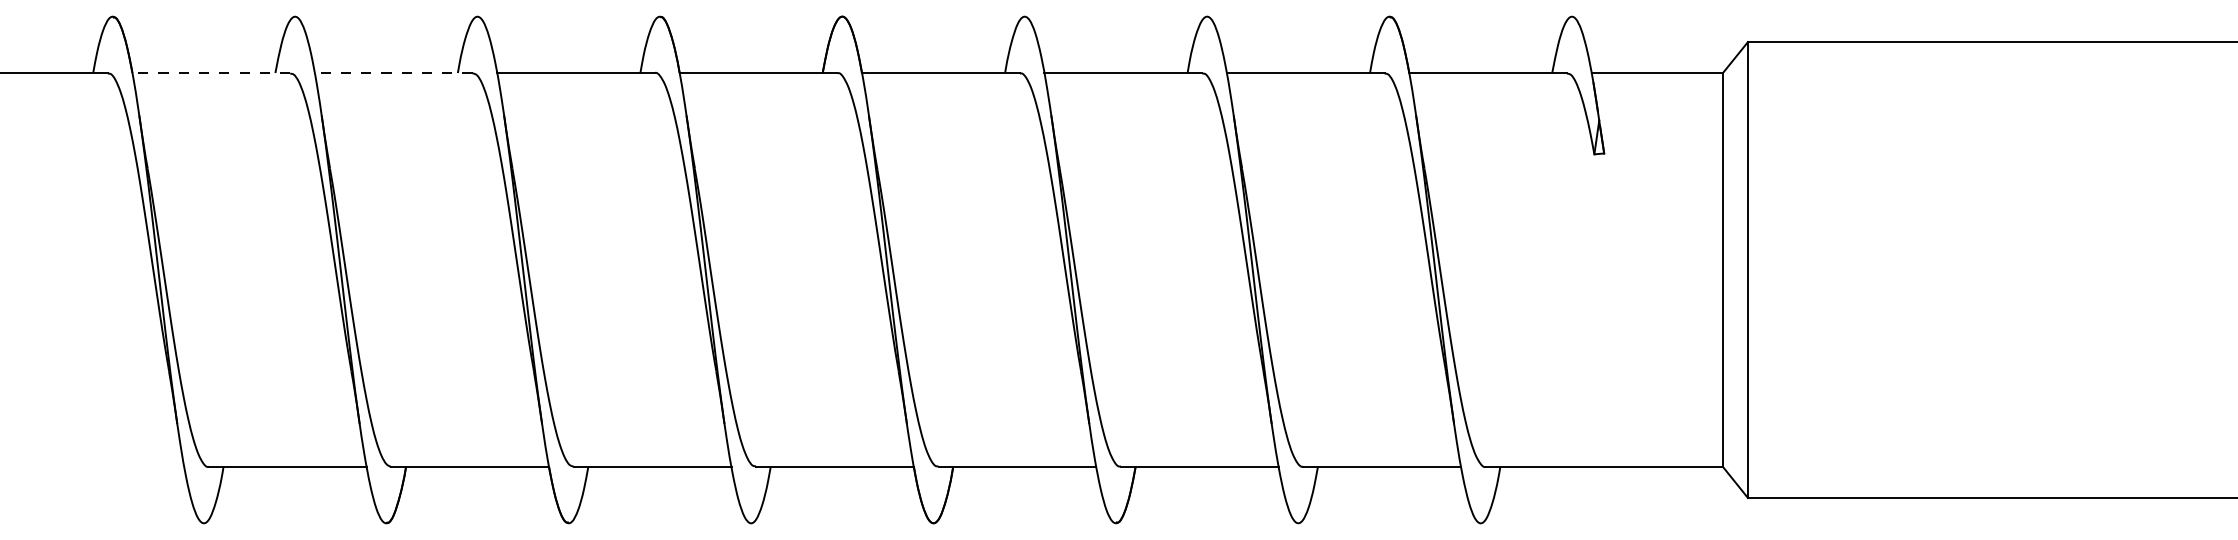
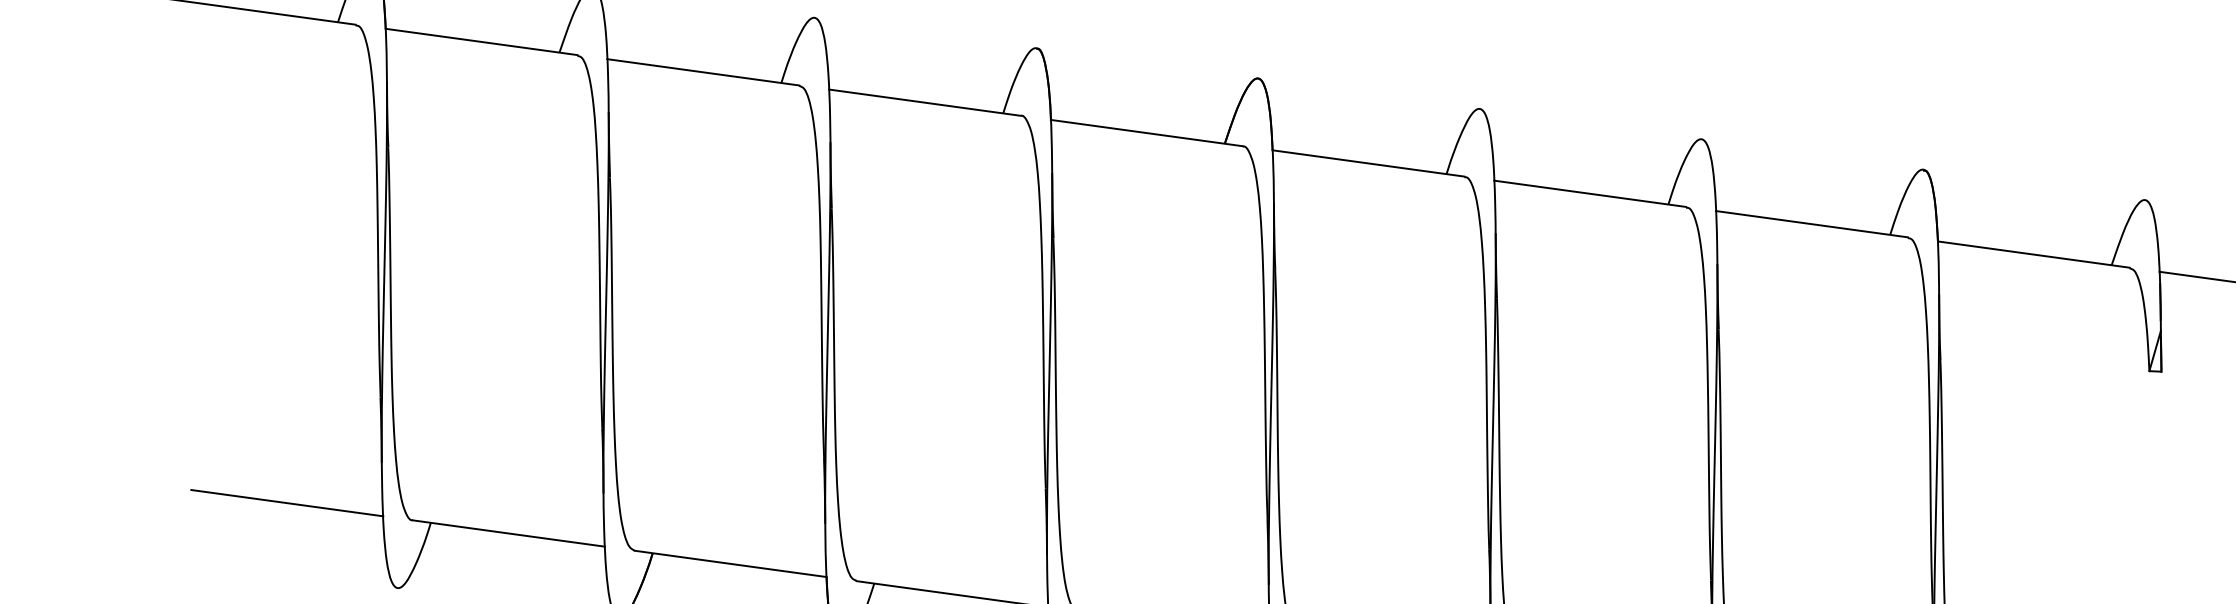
line: (211, 73) -> (481, 42), dashed -> solid
line: (393, 73) -> (702, 72), dashed -> solid
line: (105, 466) -> (287, 502), added

